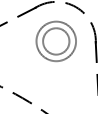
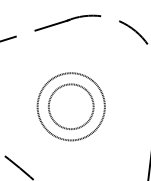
part: (55, 40) -> (70, 104), moved

